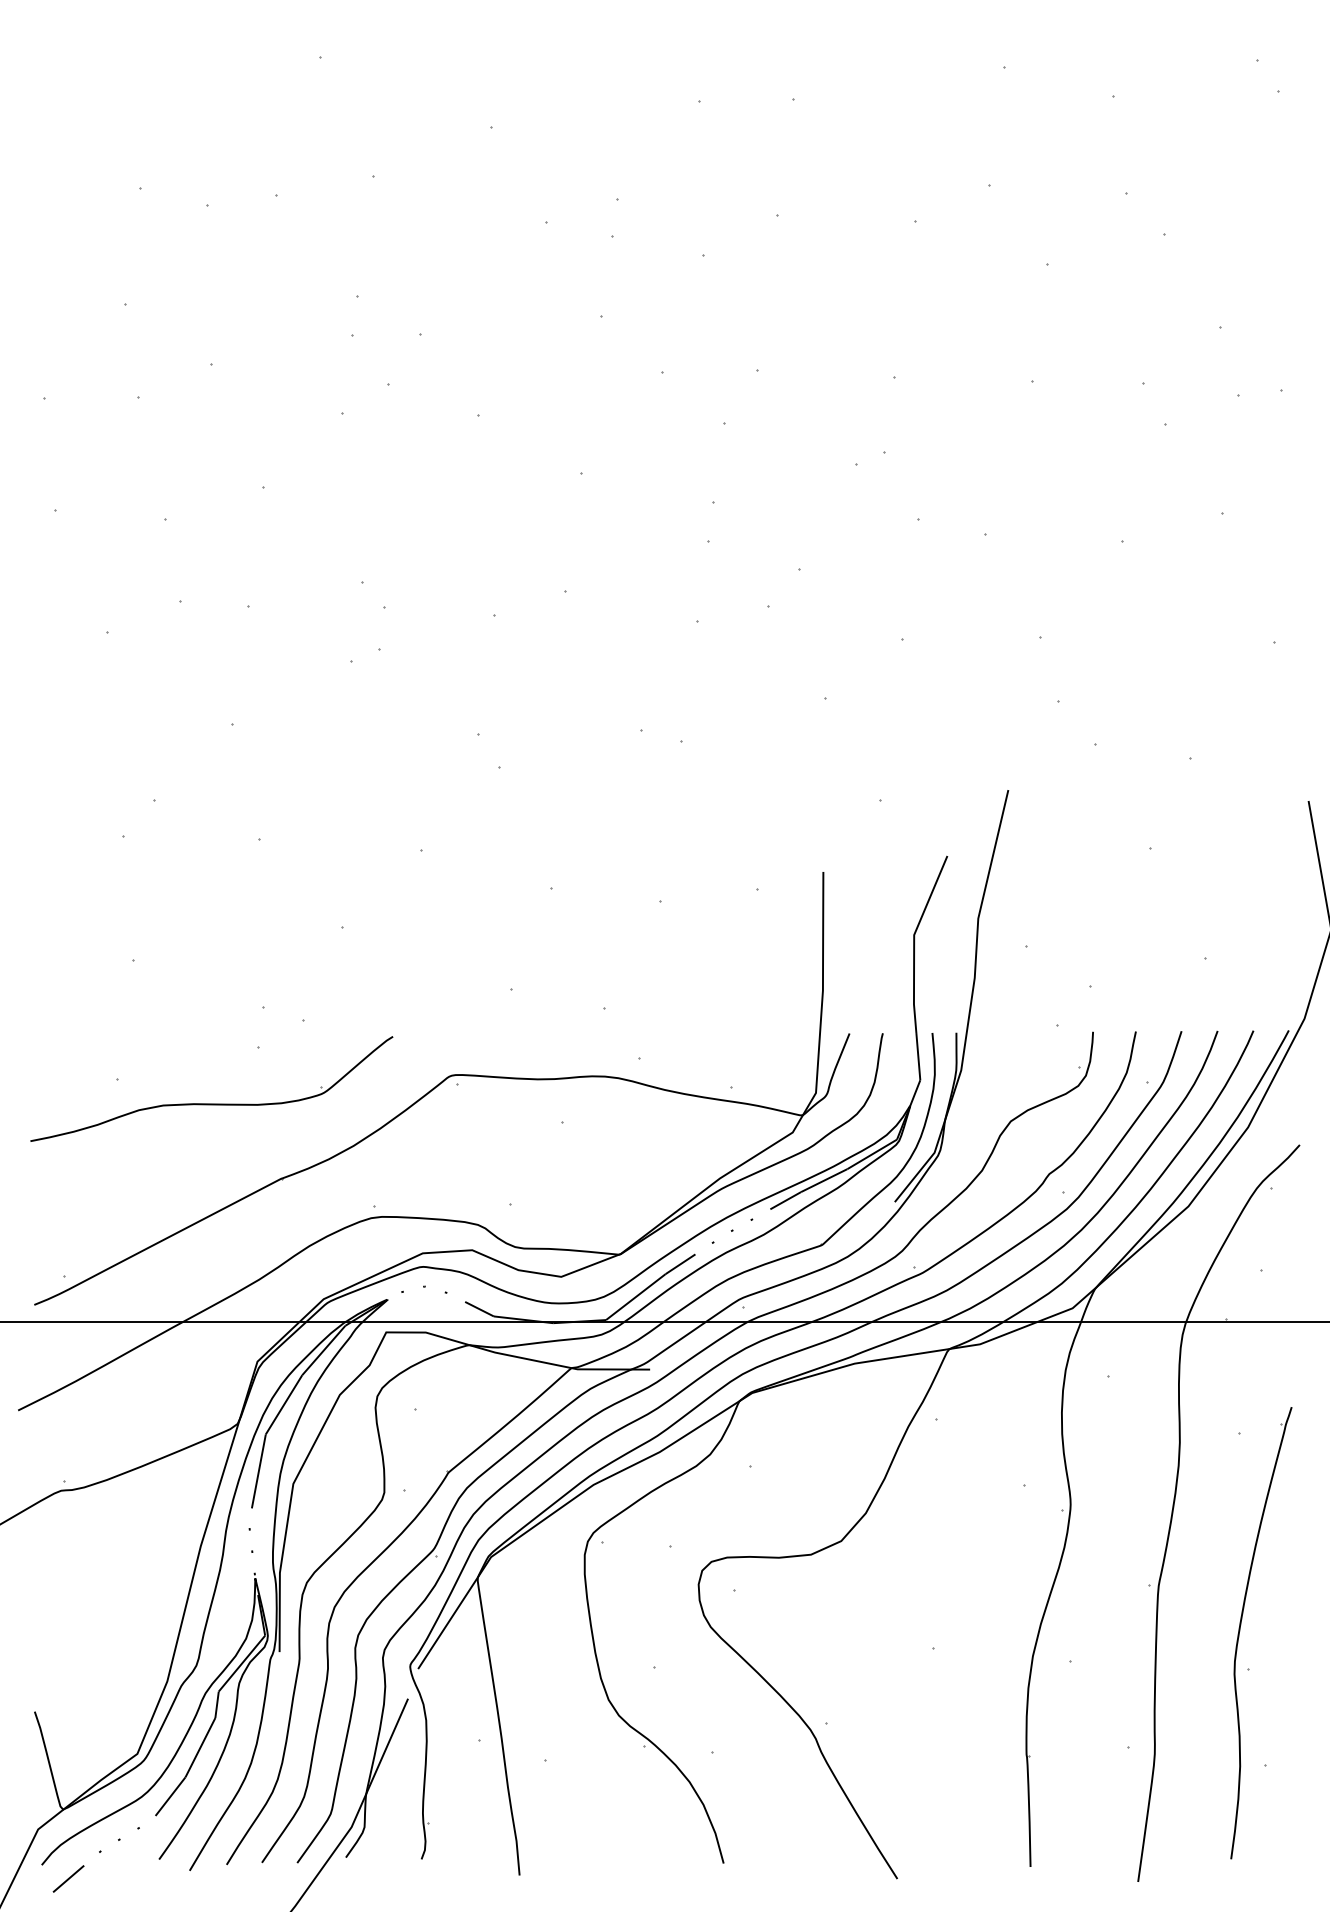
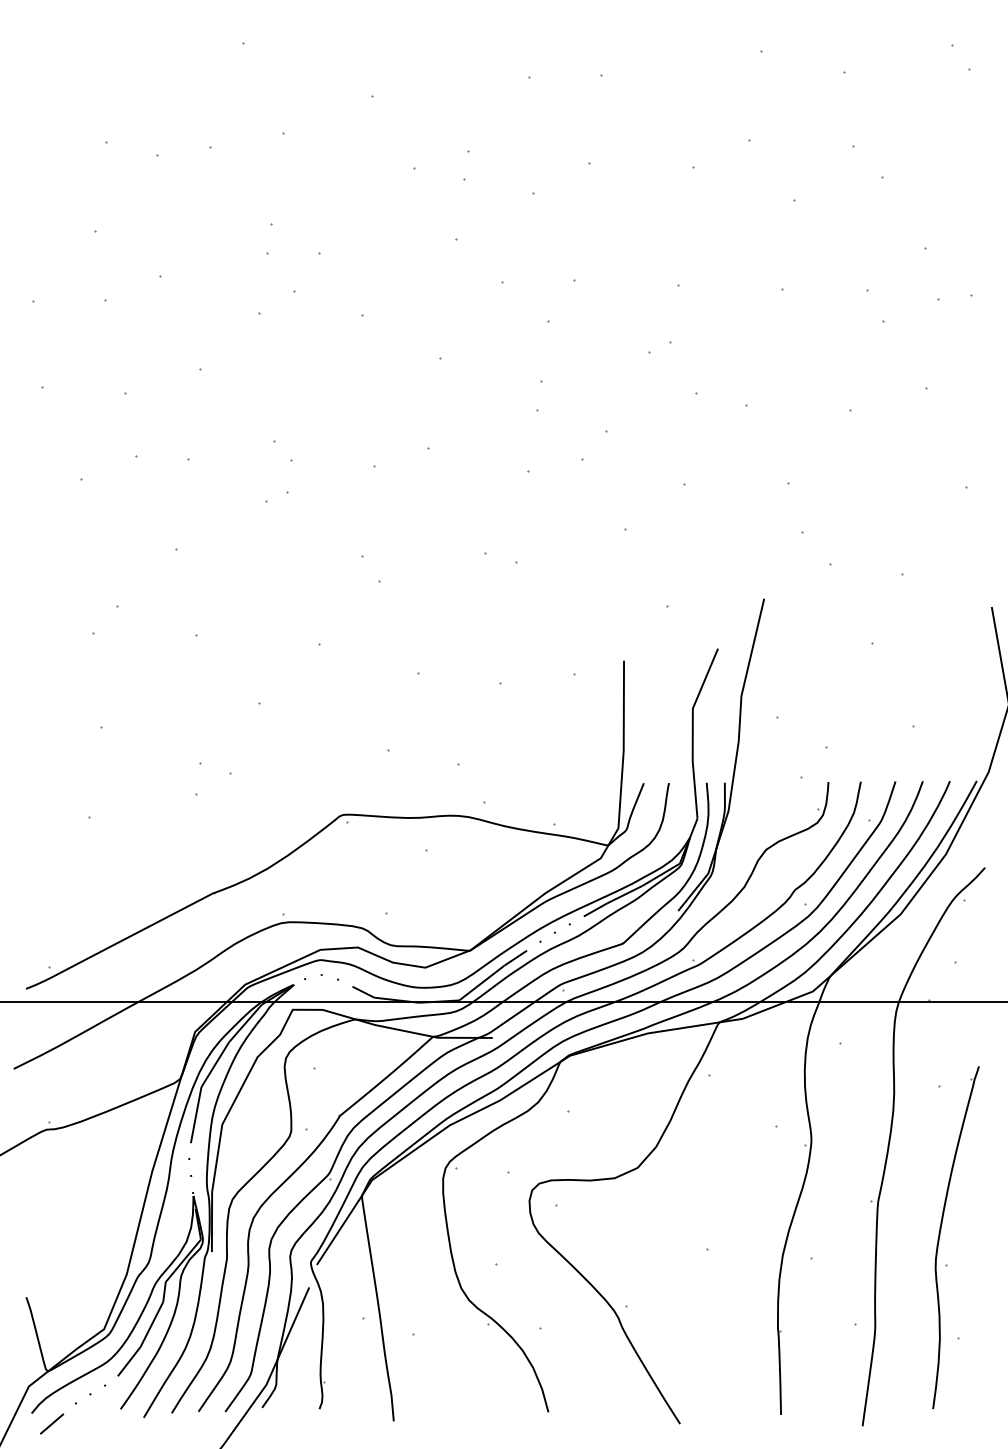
part: (211, 1103) -> (160, 836), removed

